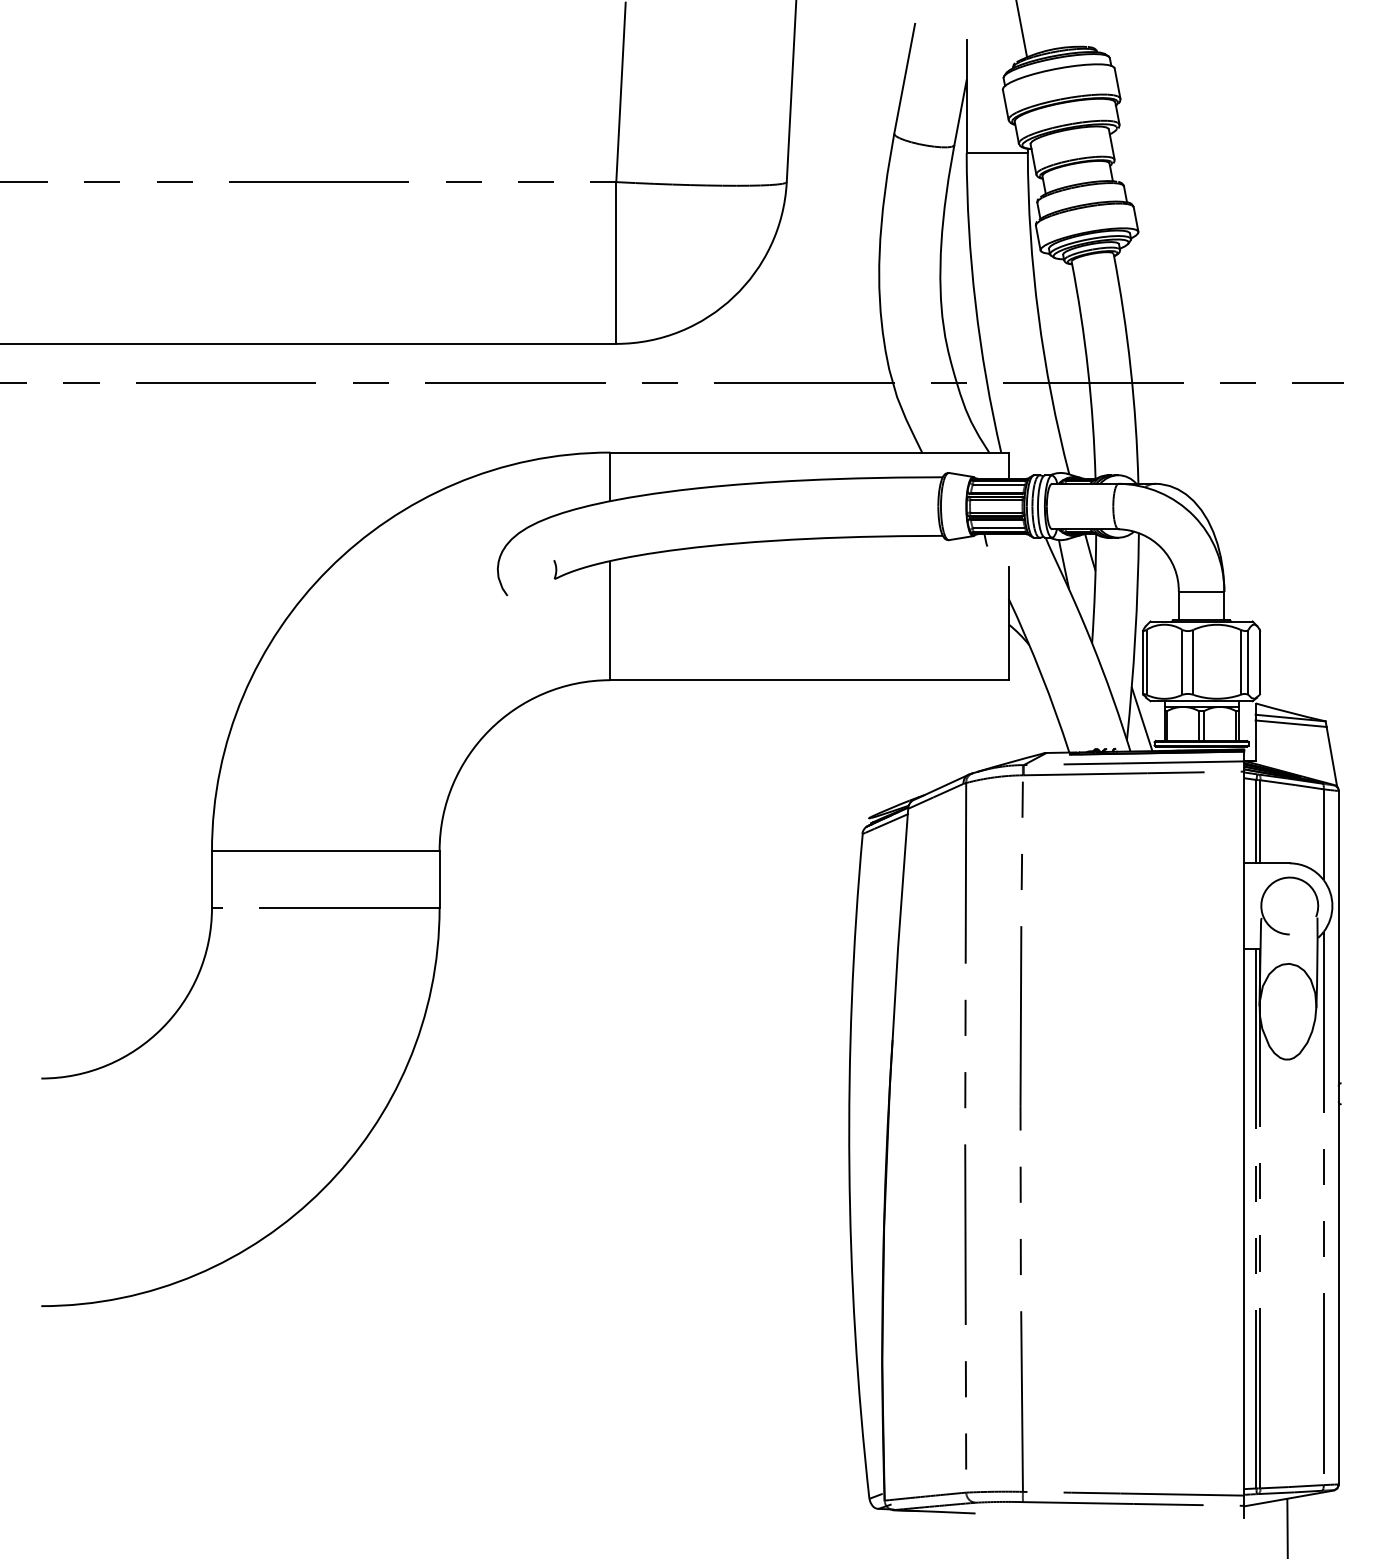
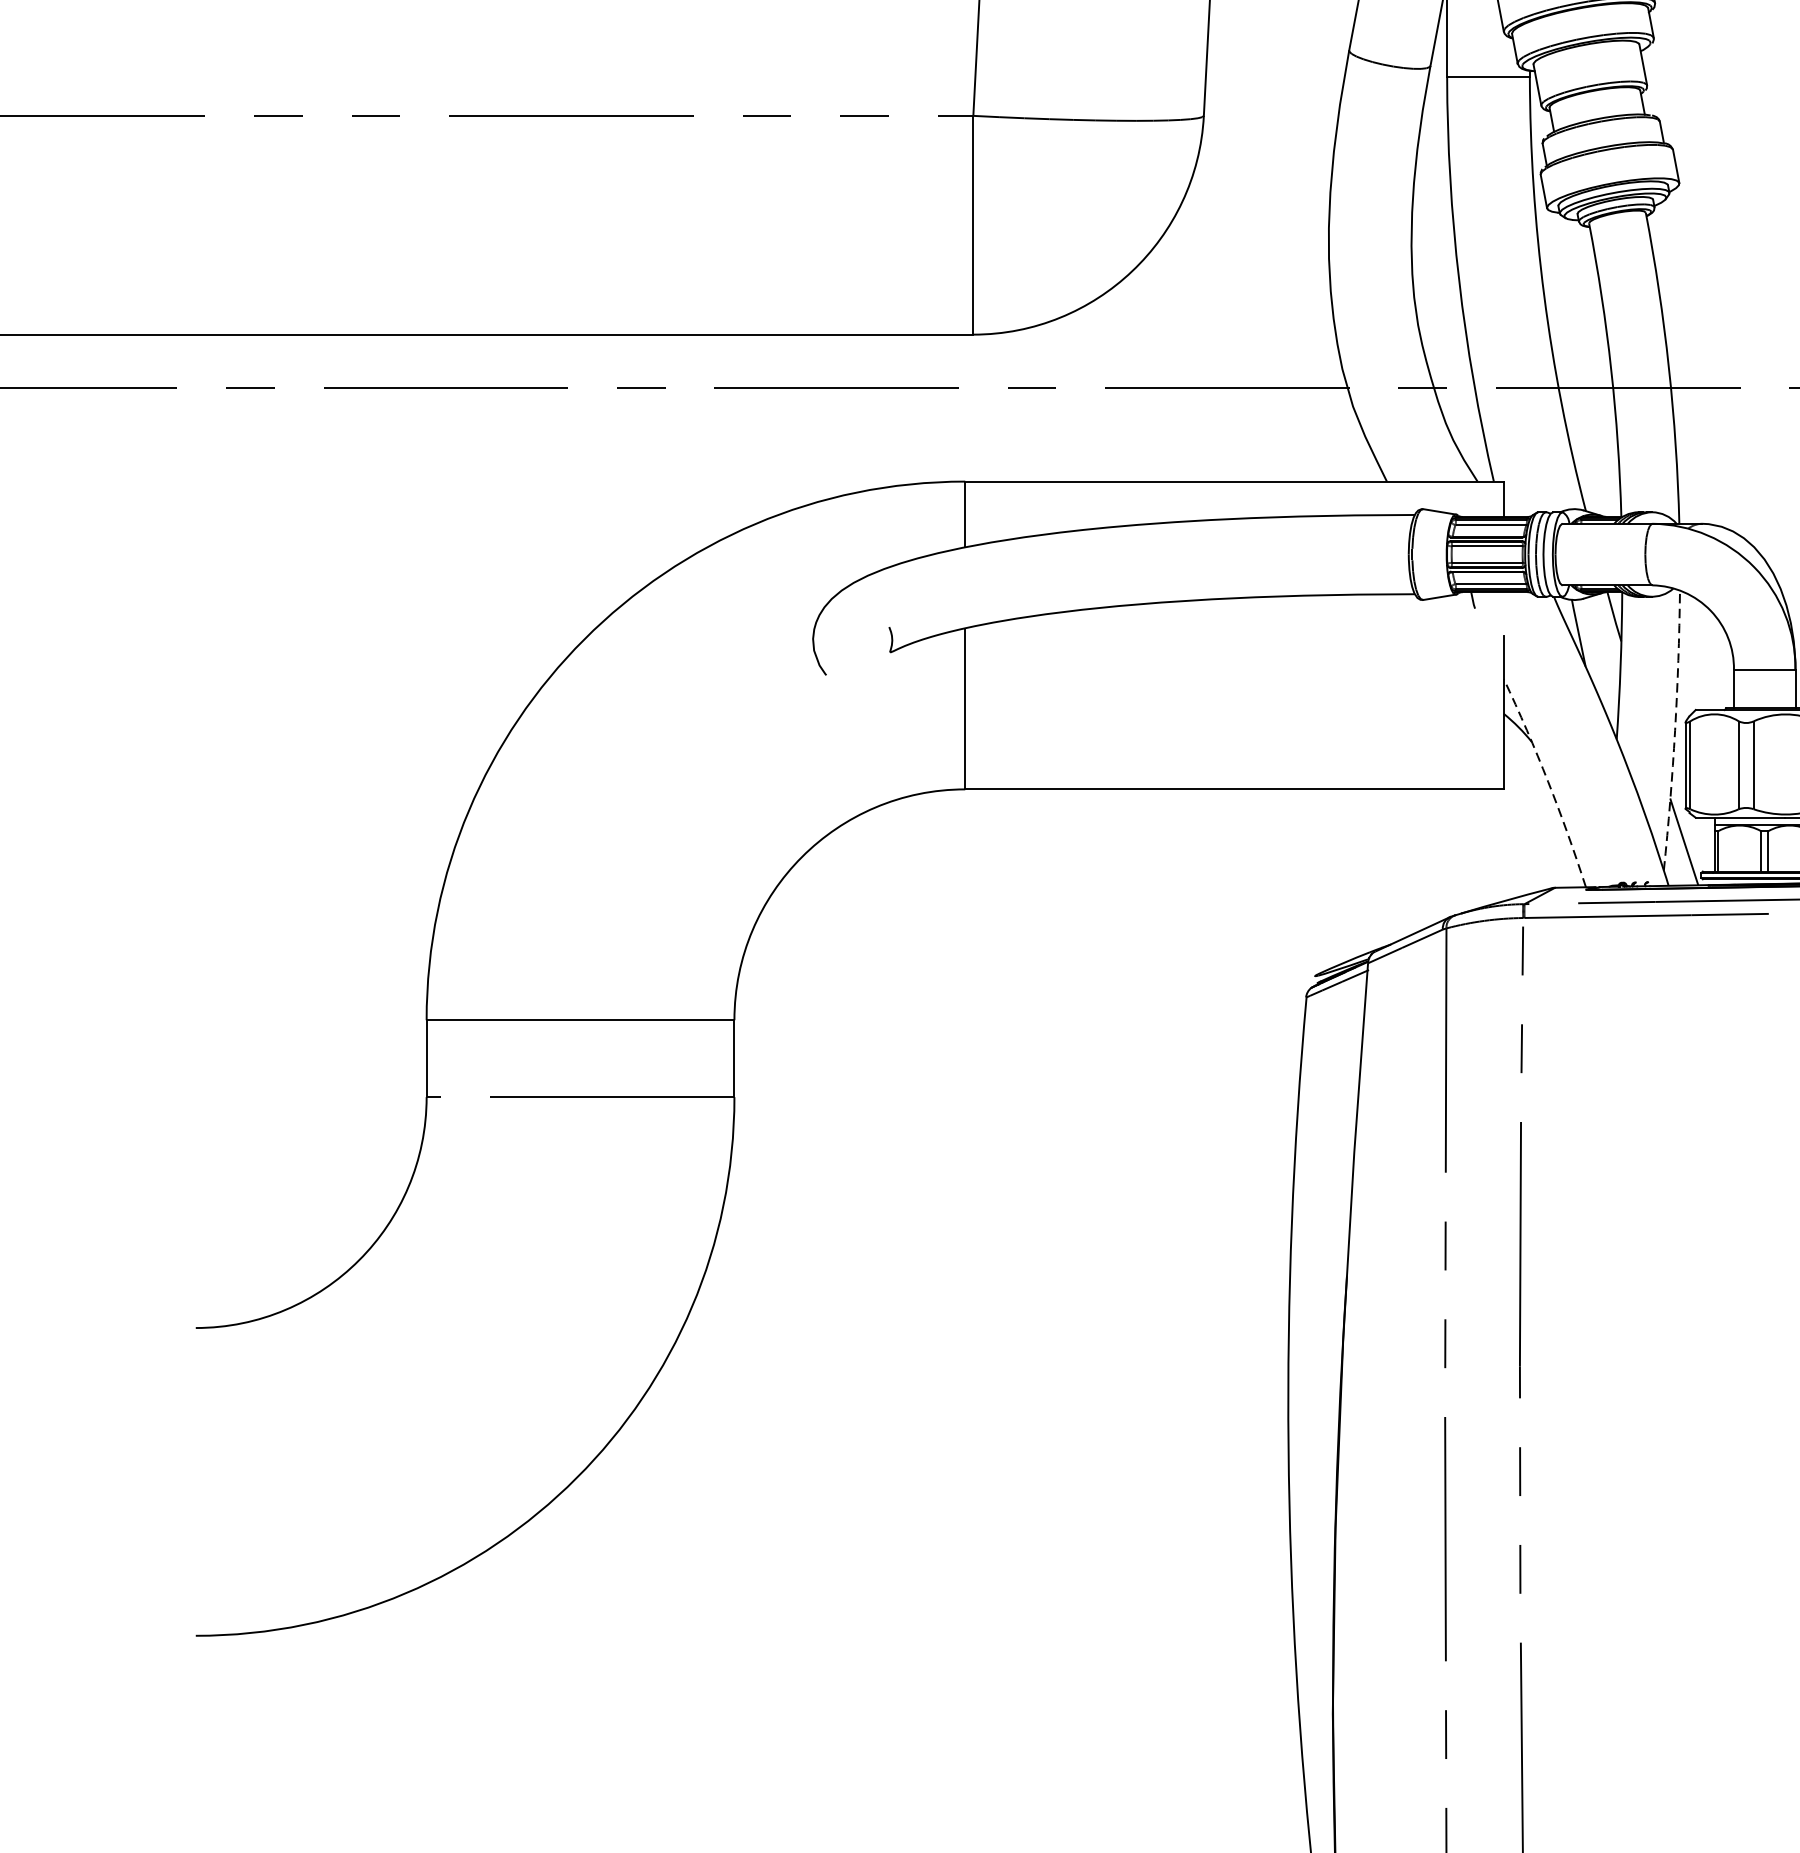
arc: (1135, 636) -> (1675, 730), solid -> dashed
arc: (1041, 674) -> (1548, 781), solid -> dashed

